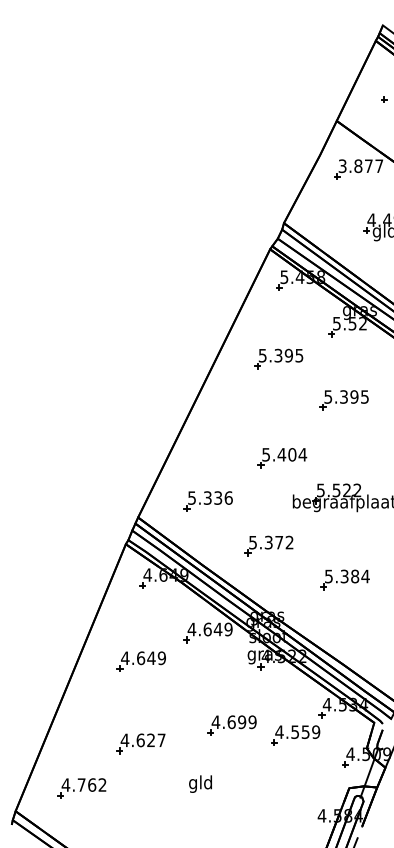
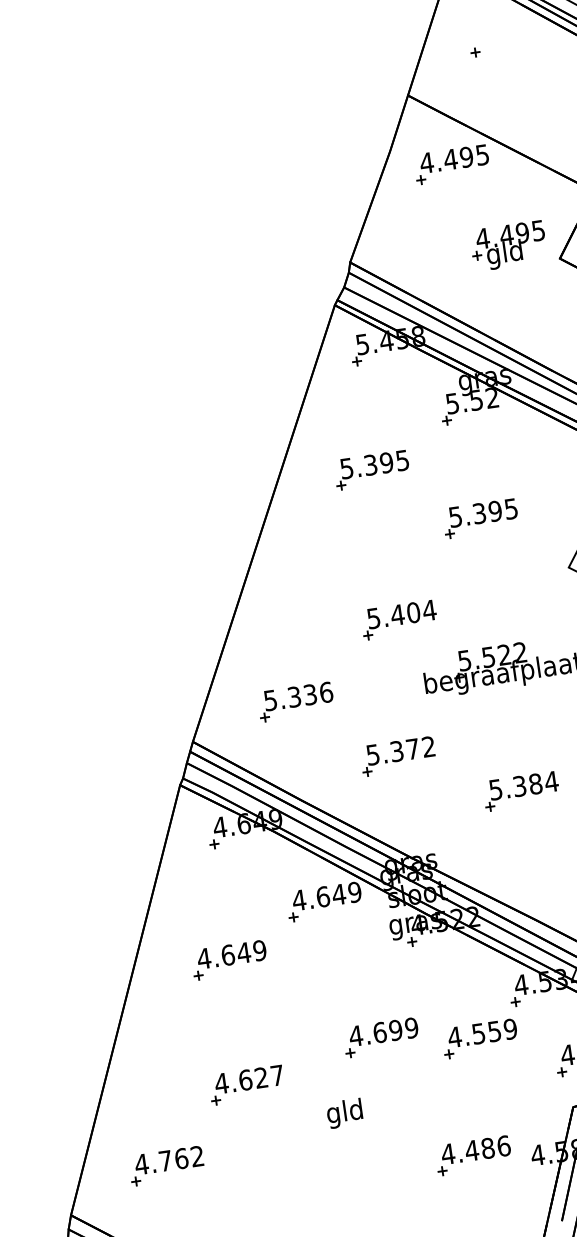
text: (360, 166) -> (454, 159), 3.877 -> 4.495
text: (200, 783) -> (344, 1112), moved
part: (280, 810) -> (473, 1156), added

